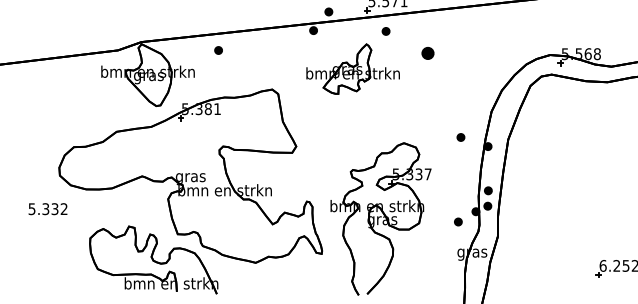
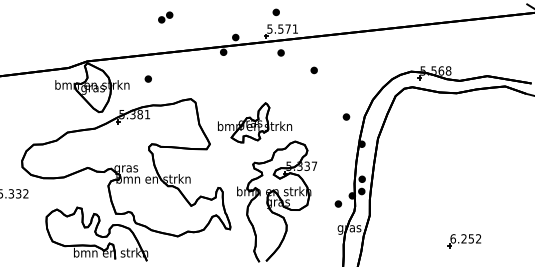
part: (217, 49) -> (147, 78), moved
part: (426, 53) -> (313, 70), size x0.62
part: (353, 68) -> (255, 122), moved
part: (460, 136) -> (346, 116), moved

